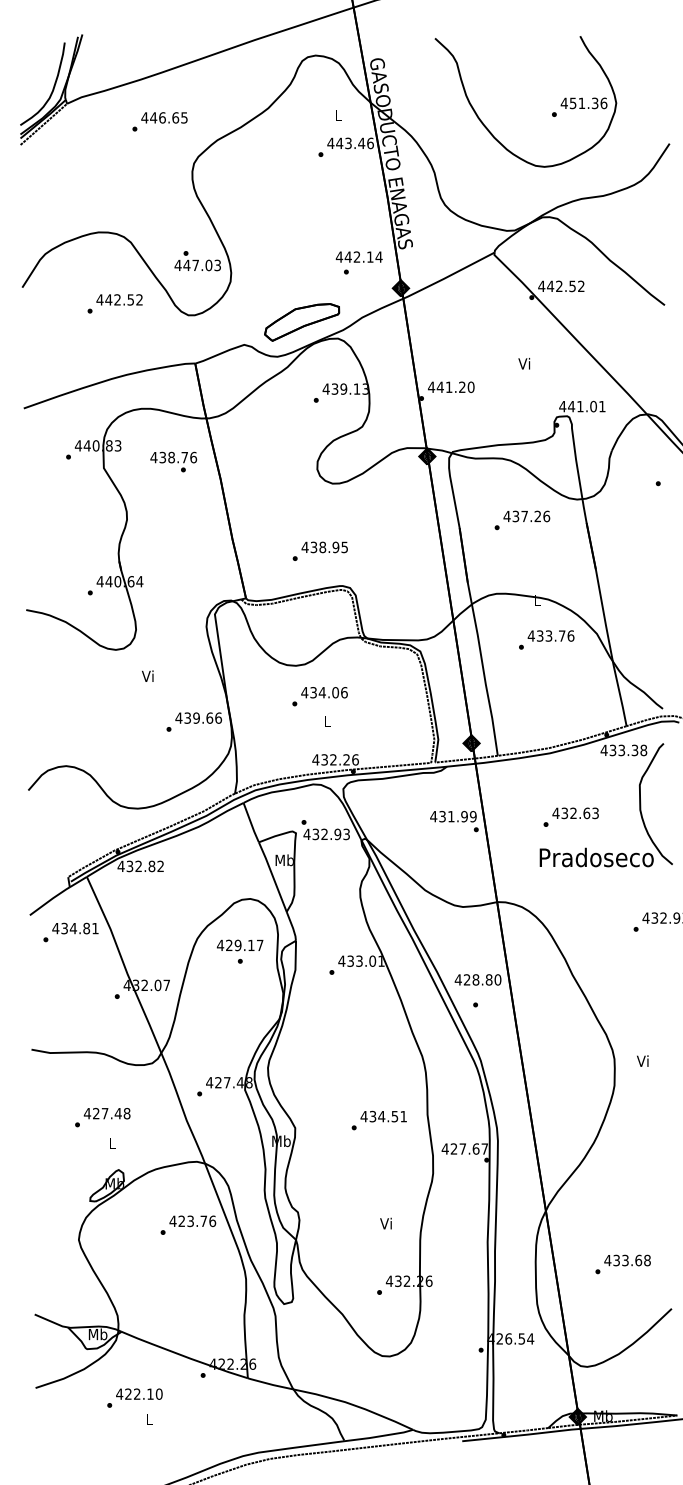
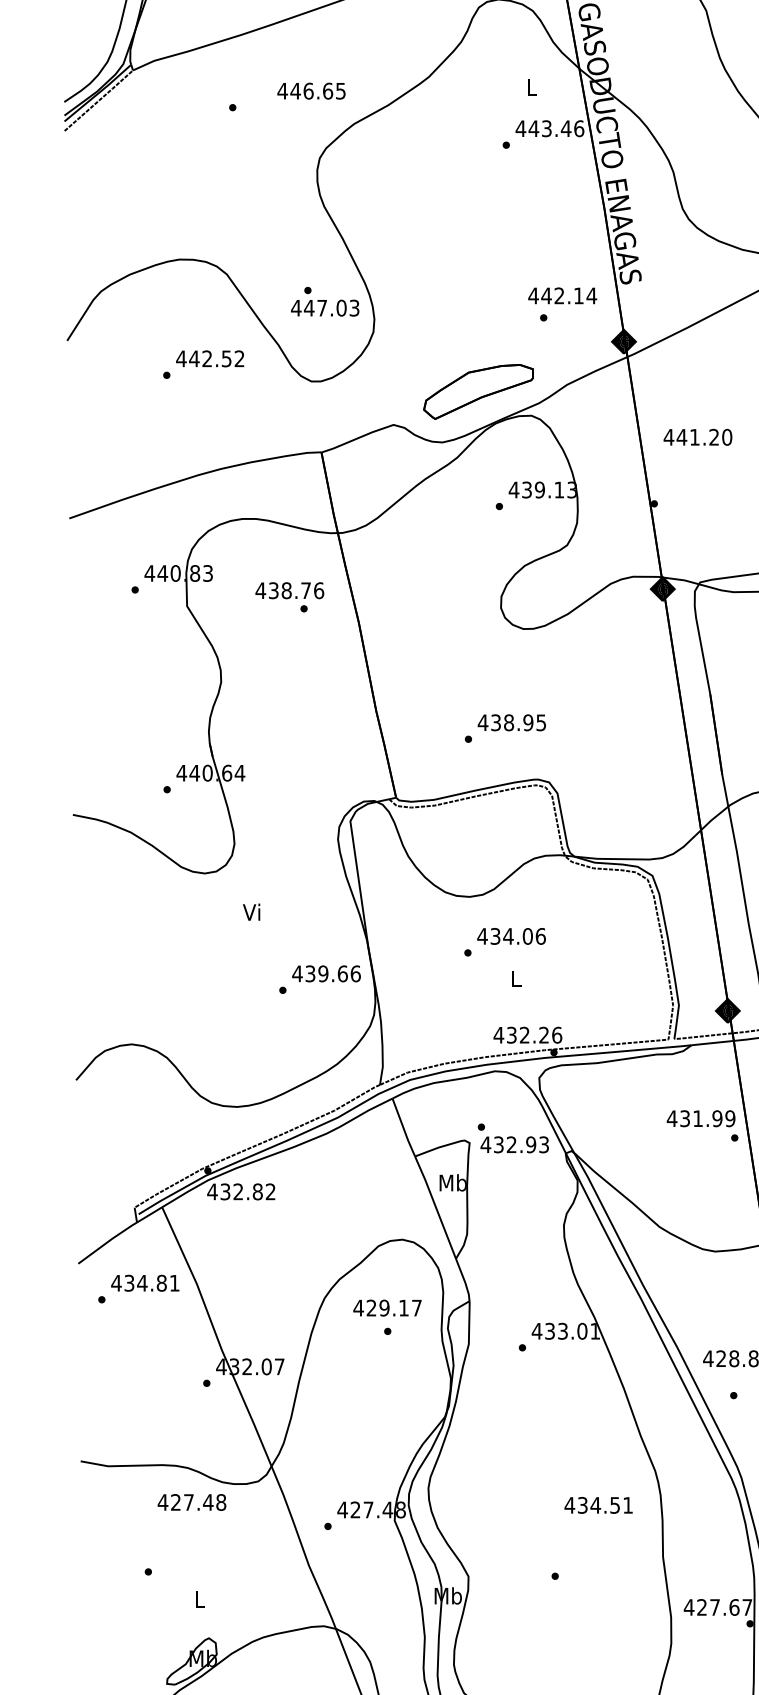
text: (164, 117) -> (311, 90), moved
text: (451, 386) -> (698, 436), moved
text: (106, 1113) -> (190, 1502), moved
text: (383, 1116) -> (598, 1505), moved

